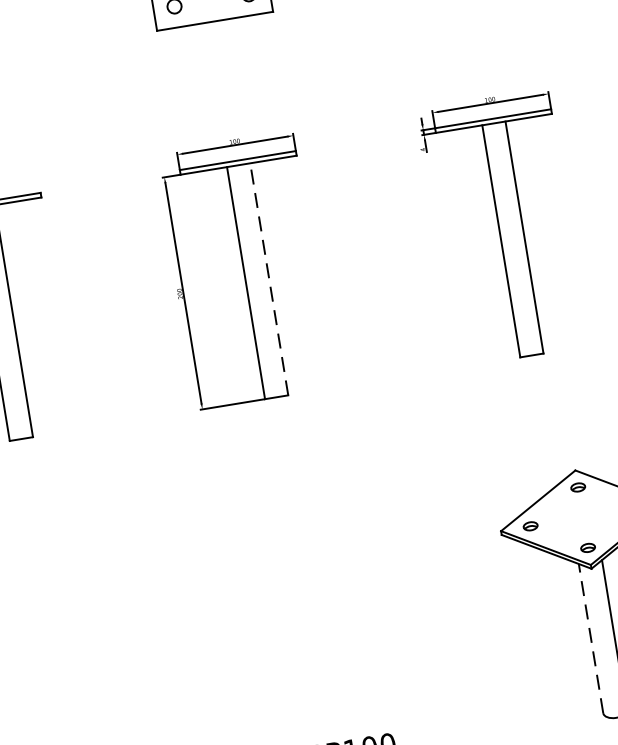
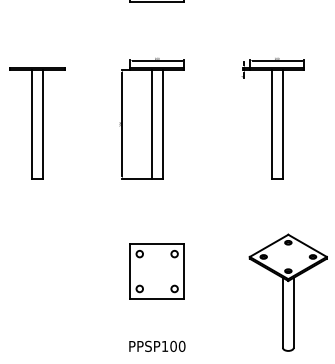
line: (268, 277) -> (162, 123), dashed -> solid
part: (307, 594) -> (156, 271), added
line: (590, 638) -> (282, 312), dashed -> solid

